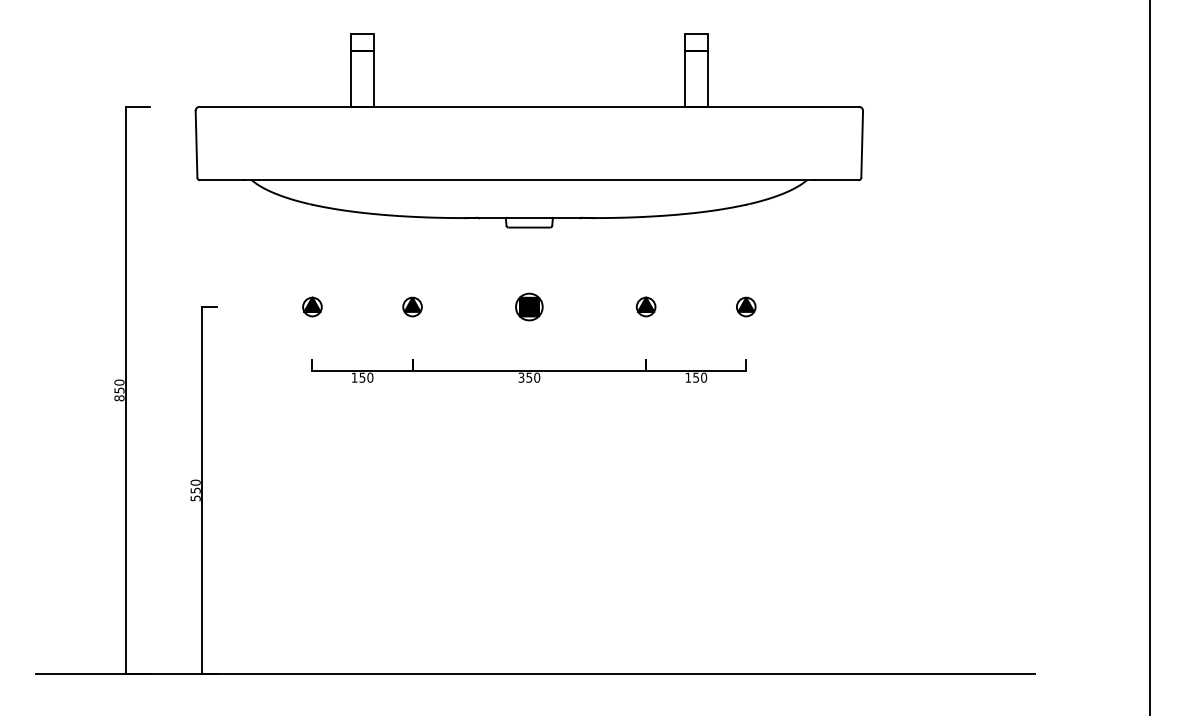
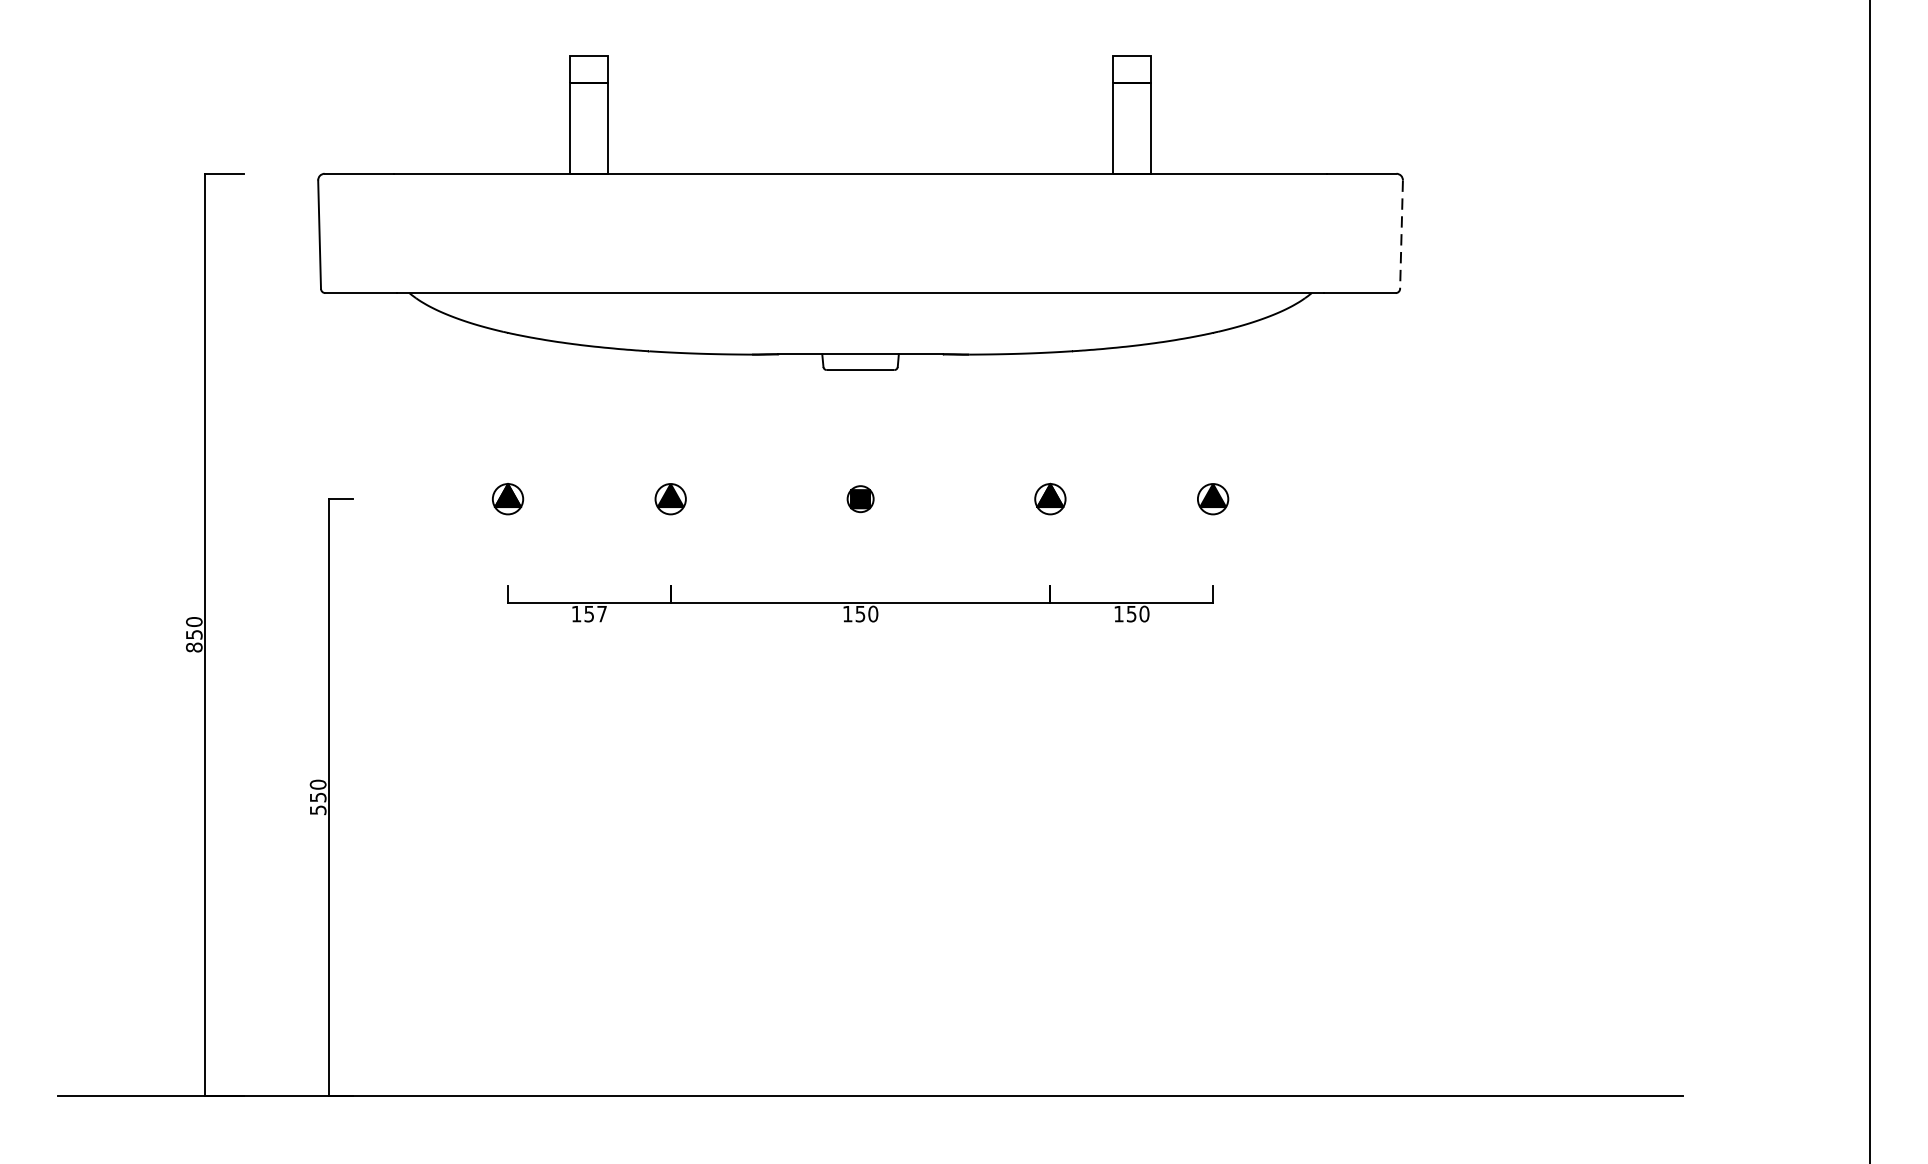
line: (862, 144) -> (1402, 234), solid -> dashed
part: (529, 306) -> (860, 498), size x0.6
text: (370, 377) -> (602, 613), 150 -> 157
text: (521, 377) -> (847, 613), 350 -> 150

